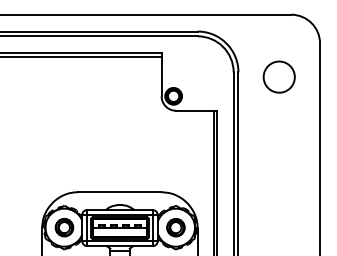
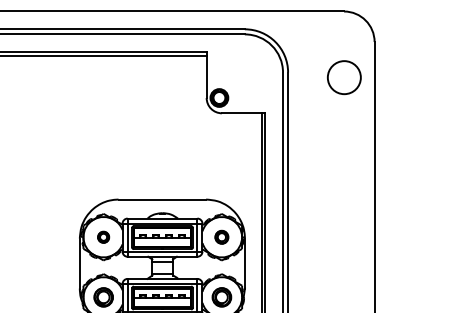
circle: (279, 76) -> (344, 77), moved
part: (64, 227) -> (103, 237), size x0.6
part: (175, 227) -> (221, 237), size x0.7

